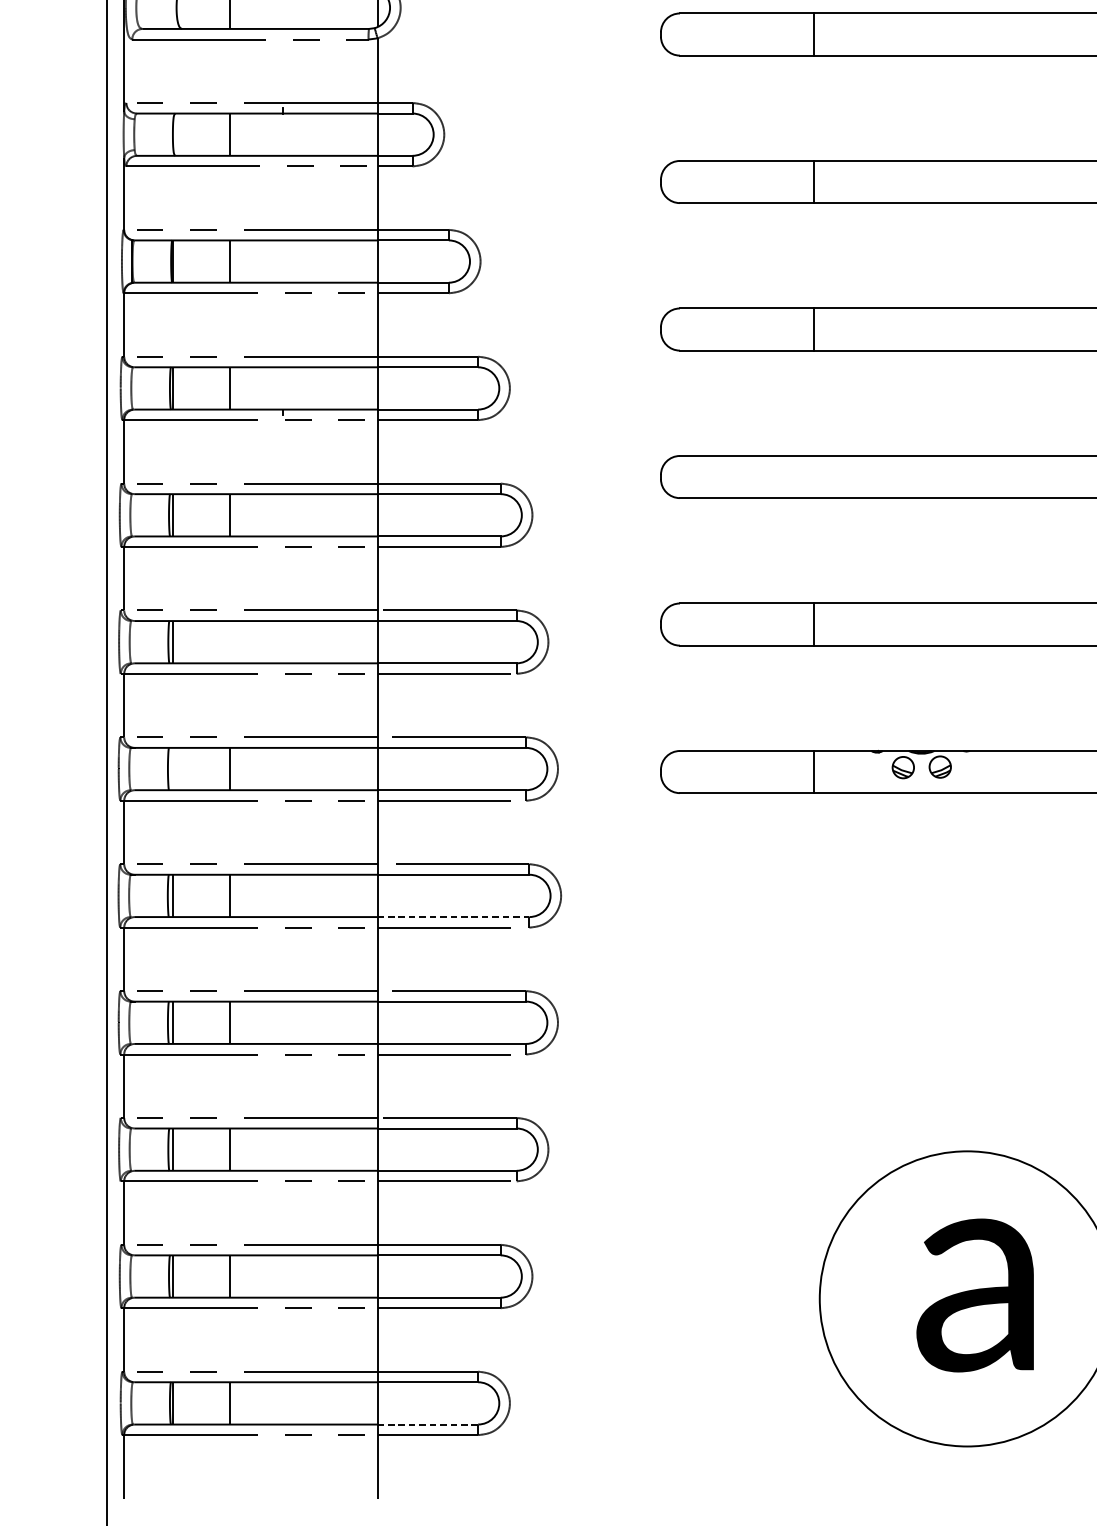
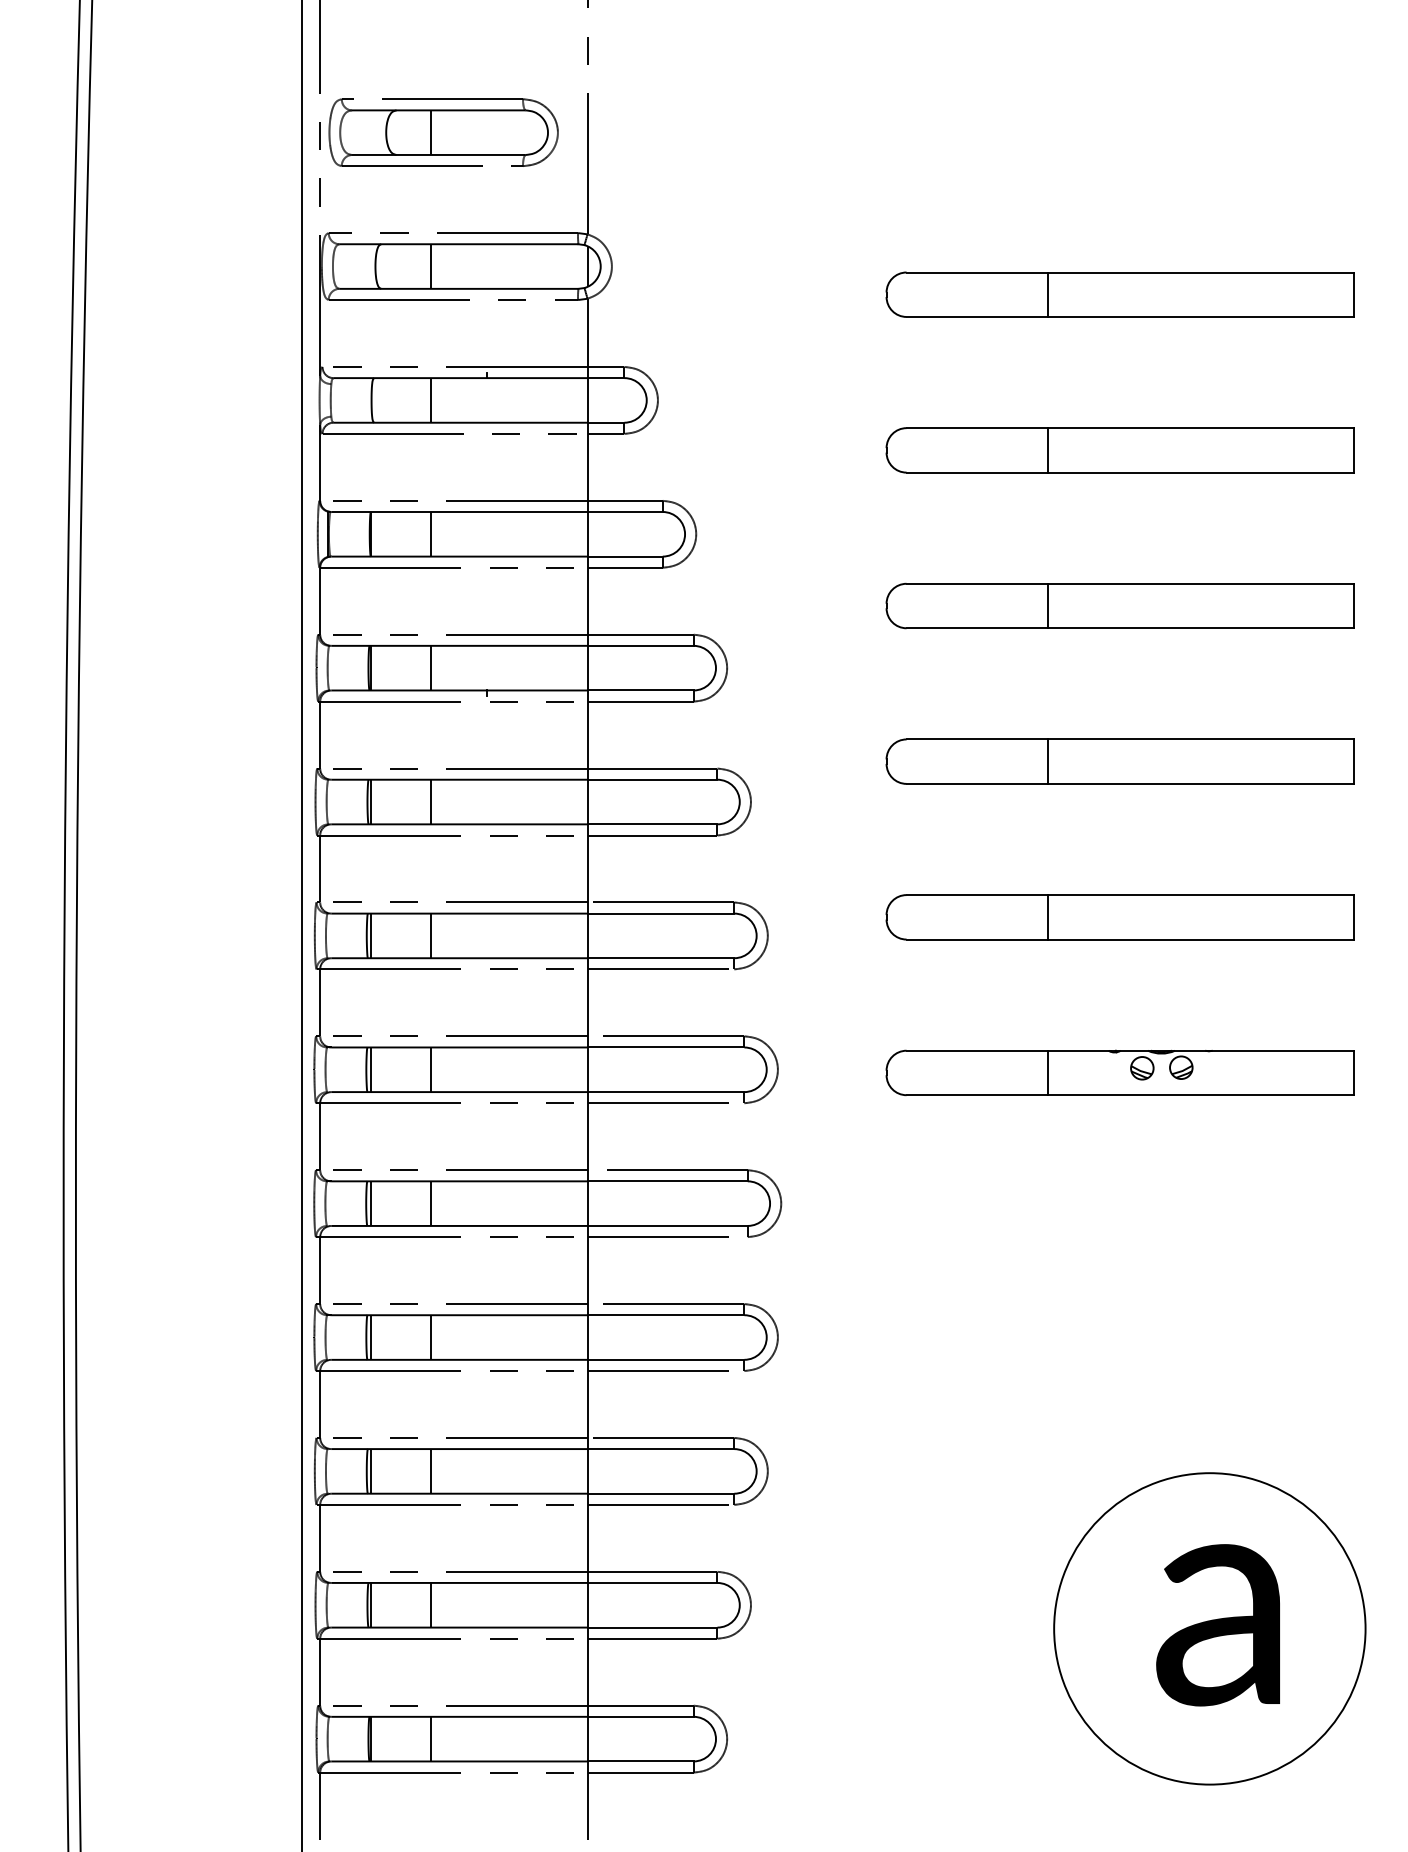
line: (813, 476) -> (1047, 761), added
line: (229, 641) -> (431, 935), added
line: (172, 768) -> (371, 1069), added
line: (454, 916) -> (668, 1225), dashed -> solid
line: (428, 1424) -> (641, 1761), dashed -> solid

